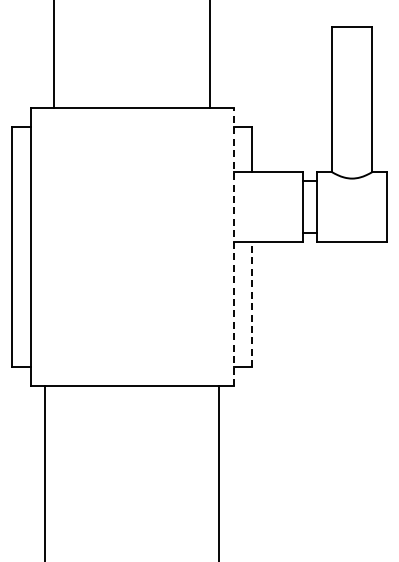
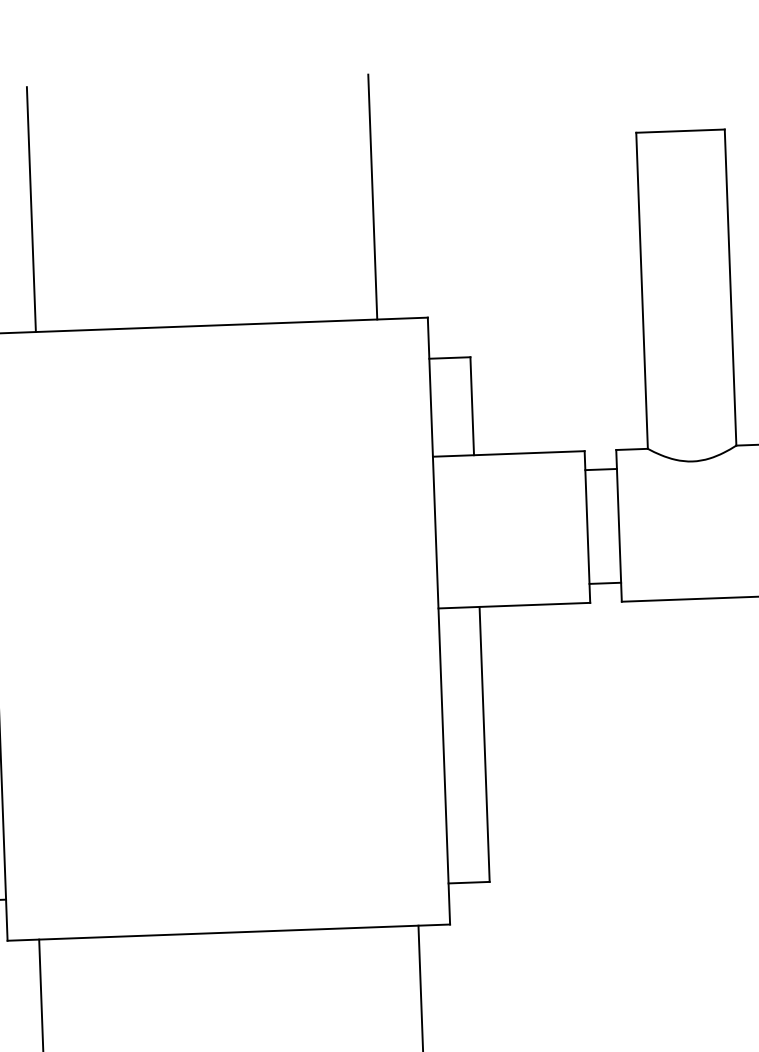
line: (233, 247) -> (438, 621), dashed -> solid
line: (252, 304) -> (485, 744), dashed -> solid

